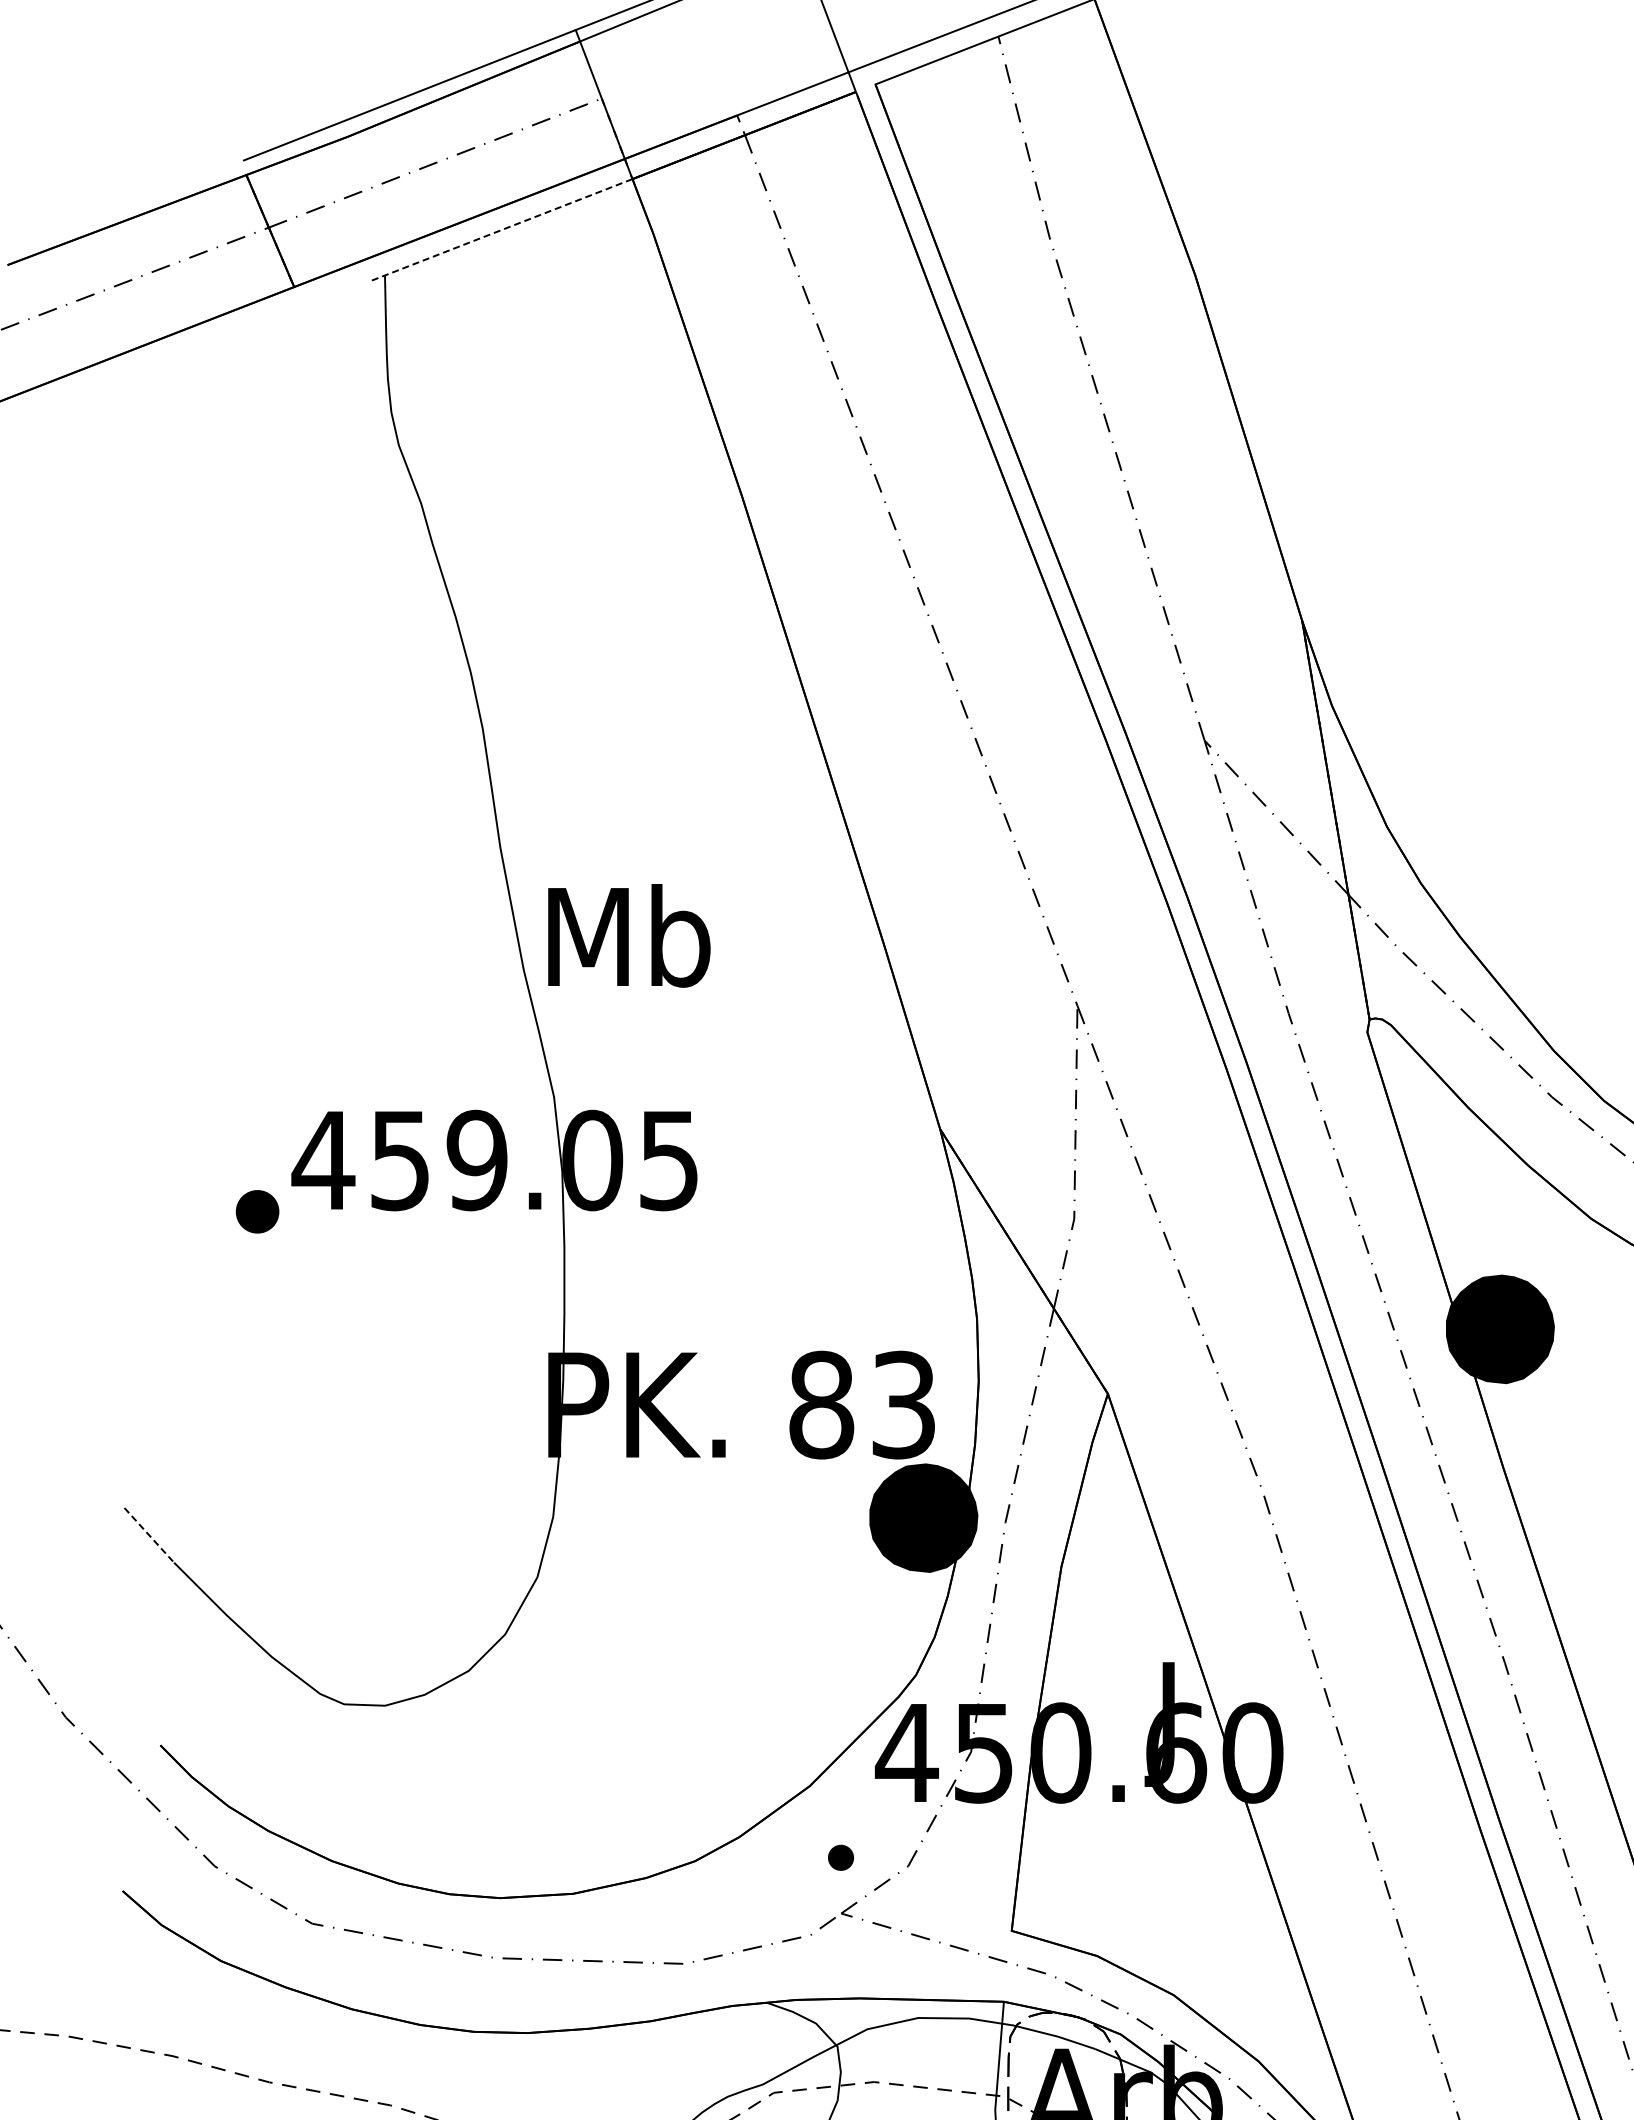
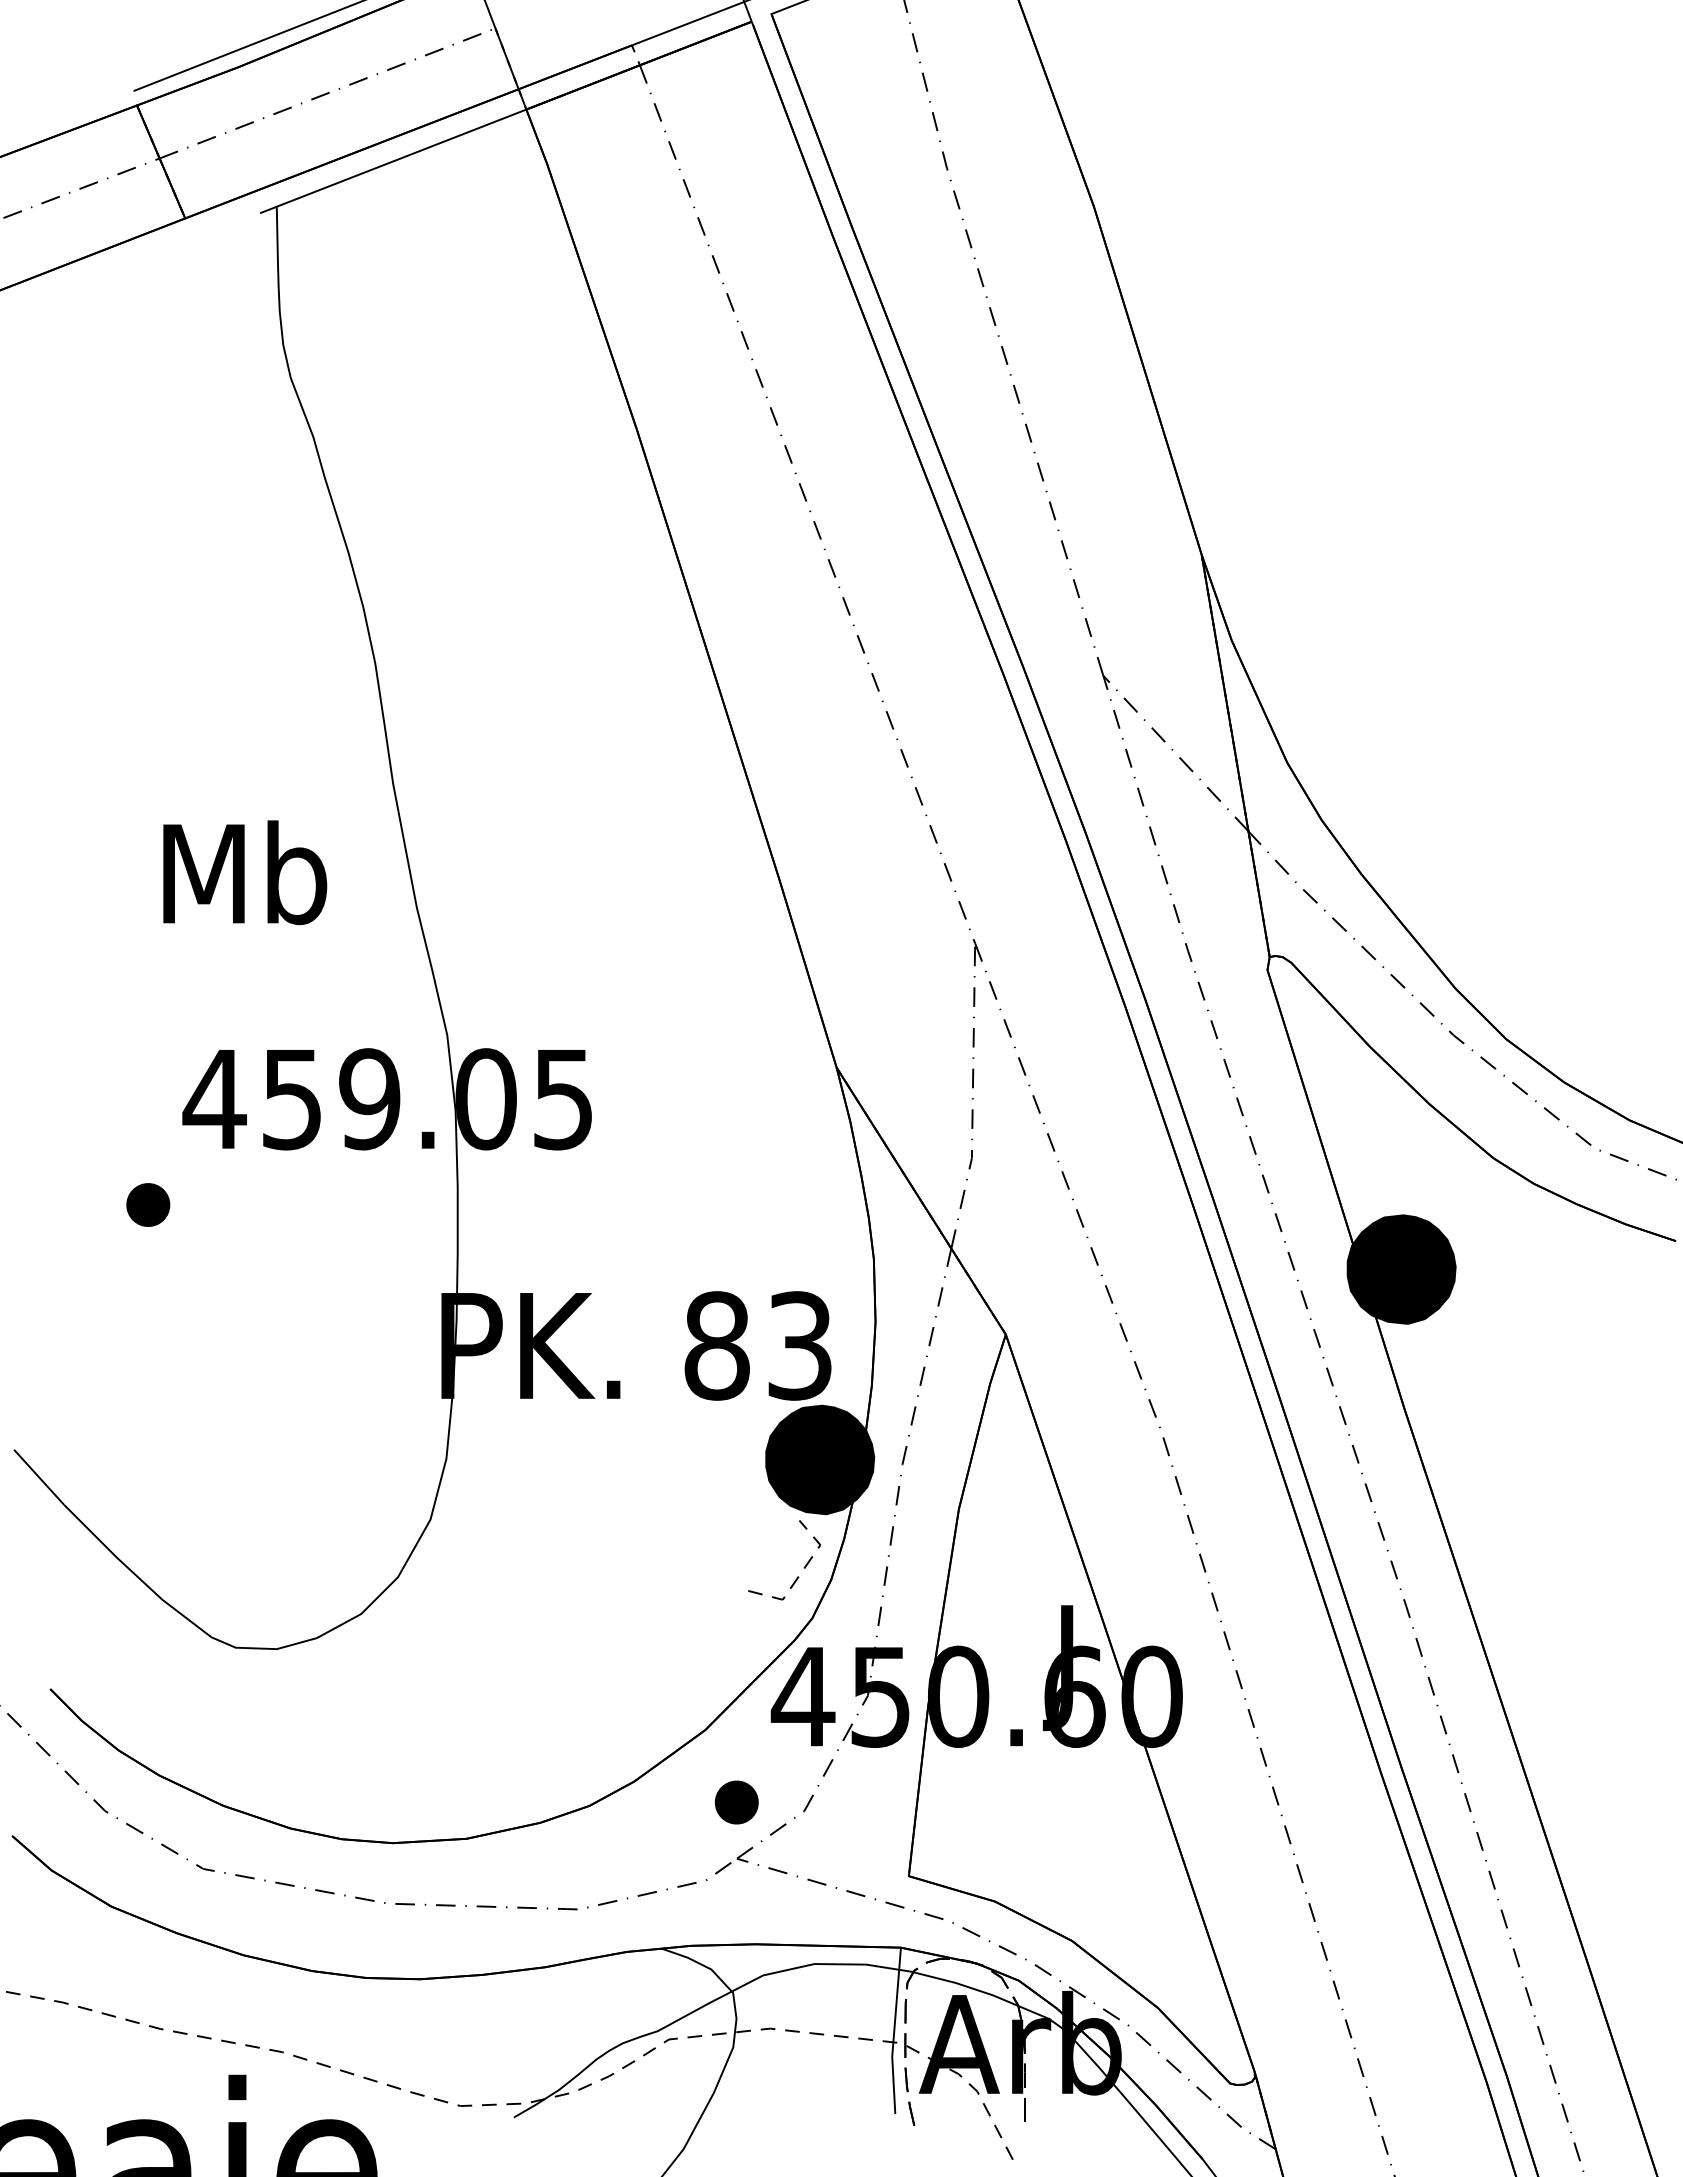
line: (500, 230) -> (393, 161), dashed -> solid
text: (629, 935) -> (245, 872), moved
part: (257, 1211) -> (148, 1204), moved
line: (149, 1535) -> (39, 1477), dashed -> solid
line: (907, 1624) -> (803, 1567), added
part: (840, 1857) -> (736, 1802), size x1.67

